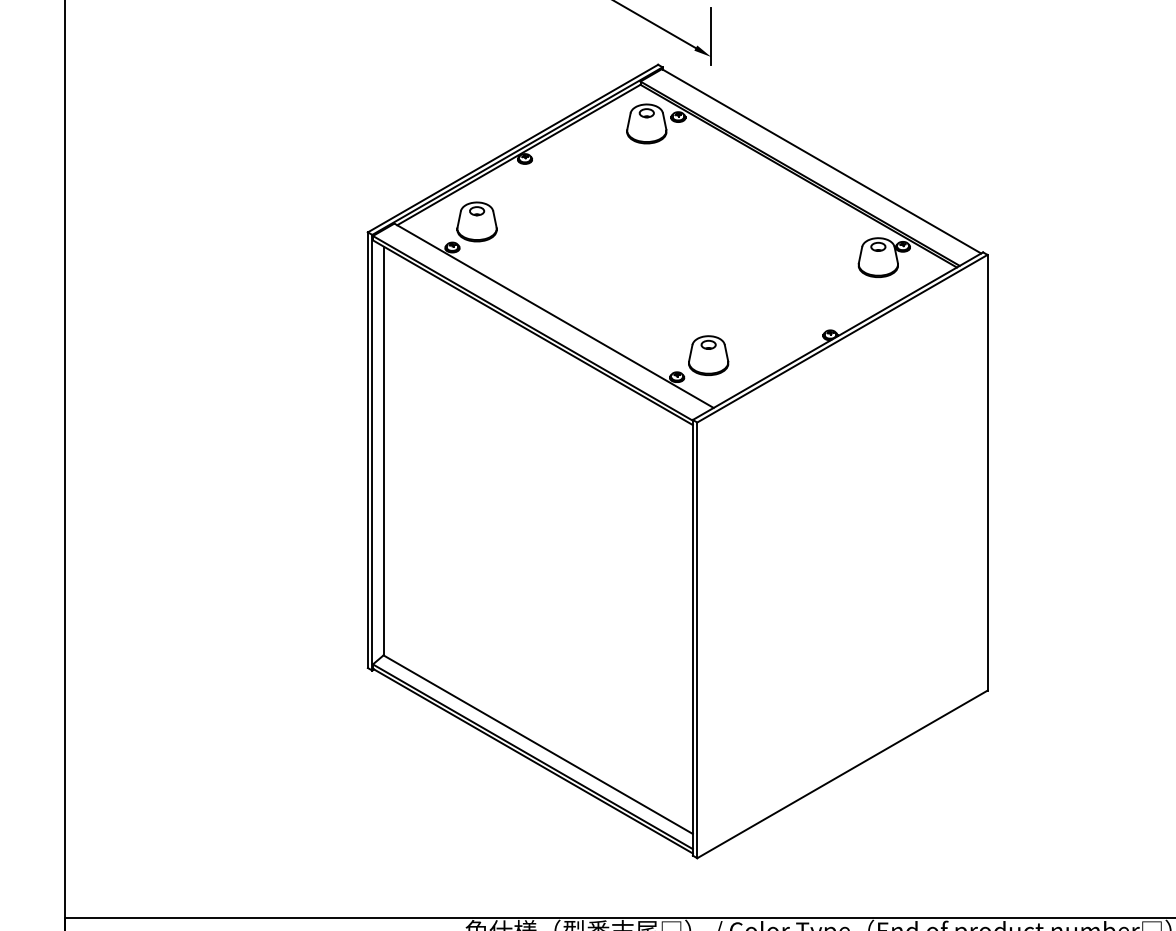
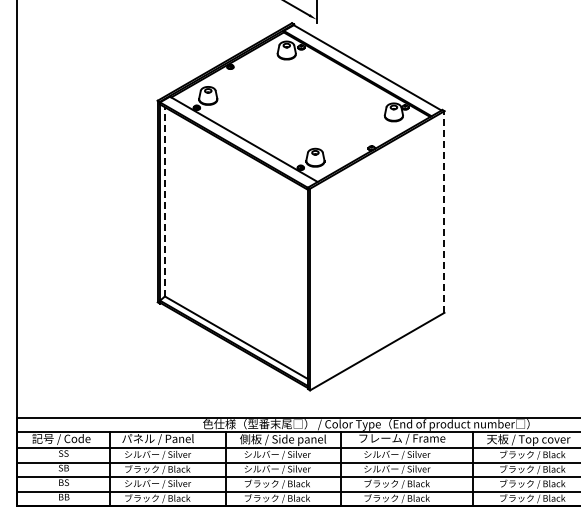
line: (384, 450) -> (165, 201), solid -> dashed
line: (987, 473) -> (444, 212), solid -> dashed

